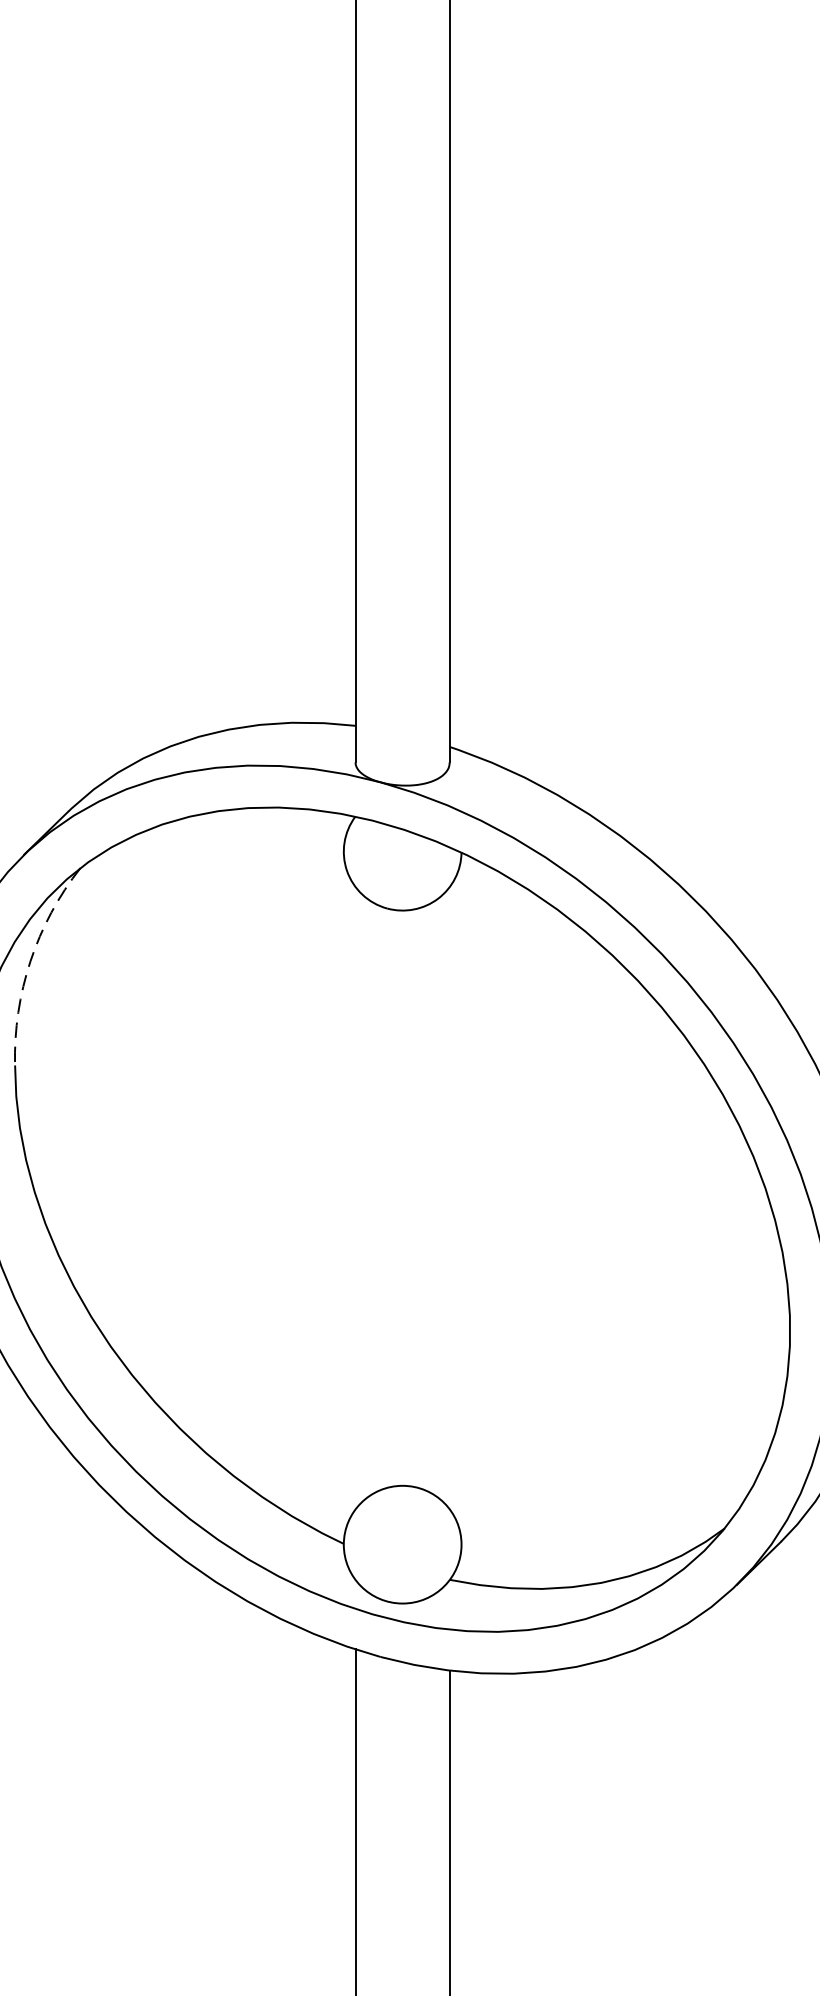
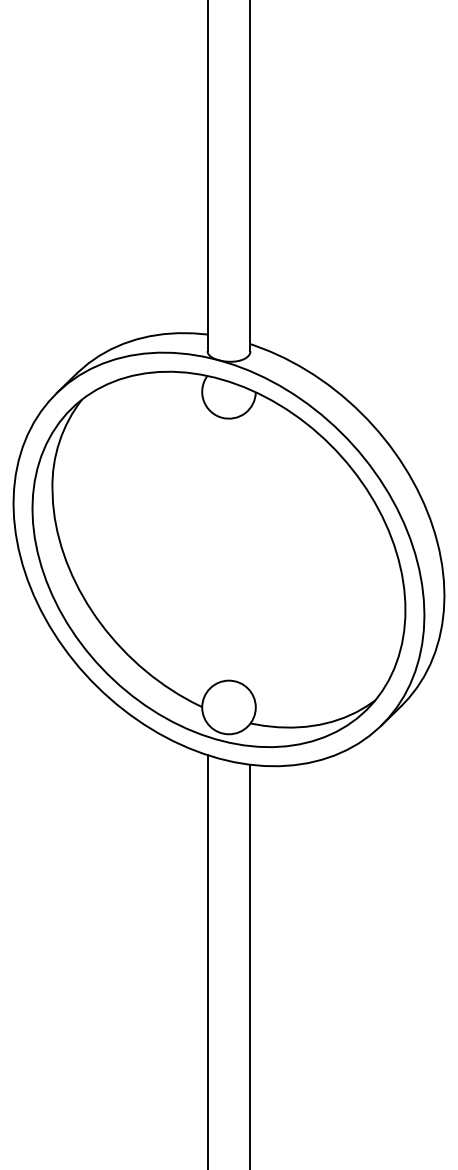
arc: (30, 960) -> (59, 441), dashed -> solid

